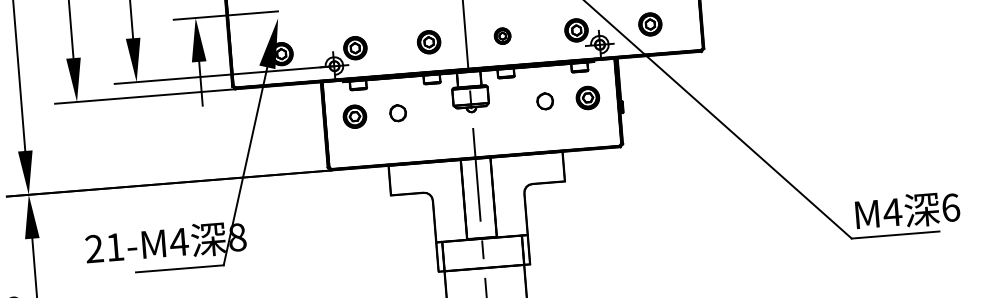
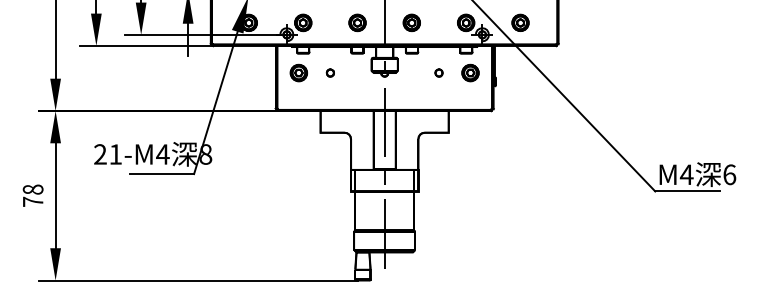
part: (502, 35) -> (411, 22), size x1.43
part: (544, 100) -> (438, 72), size x0.62
part: (396, 112) -> (329, 72), size x0.62

